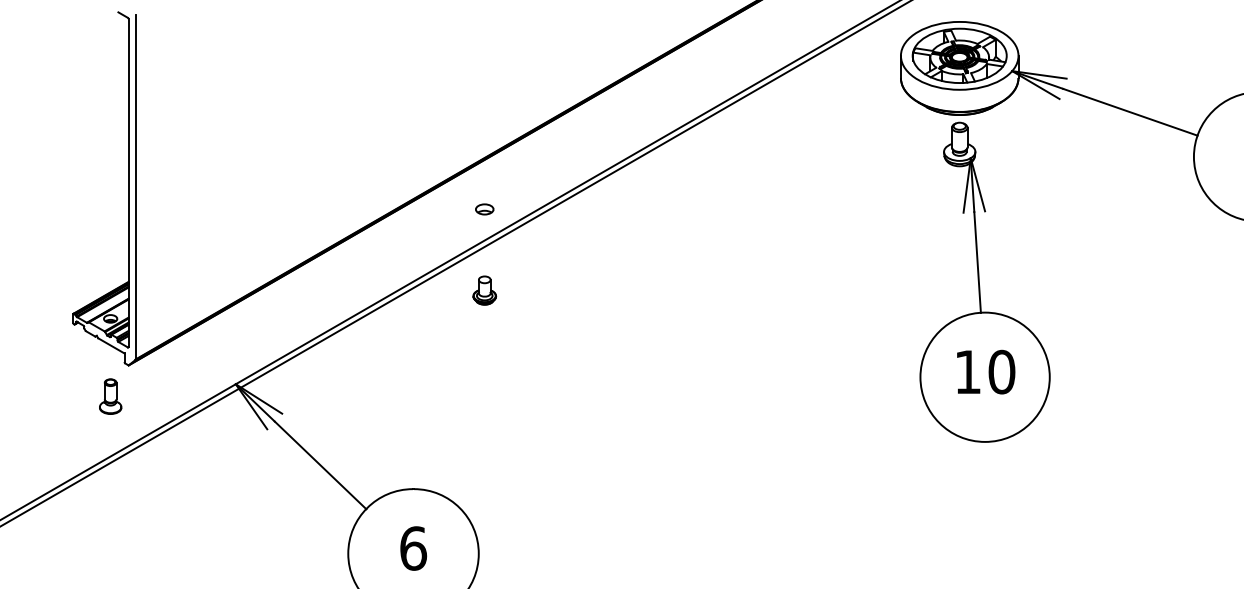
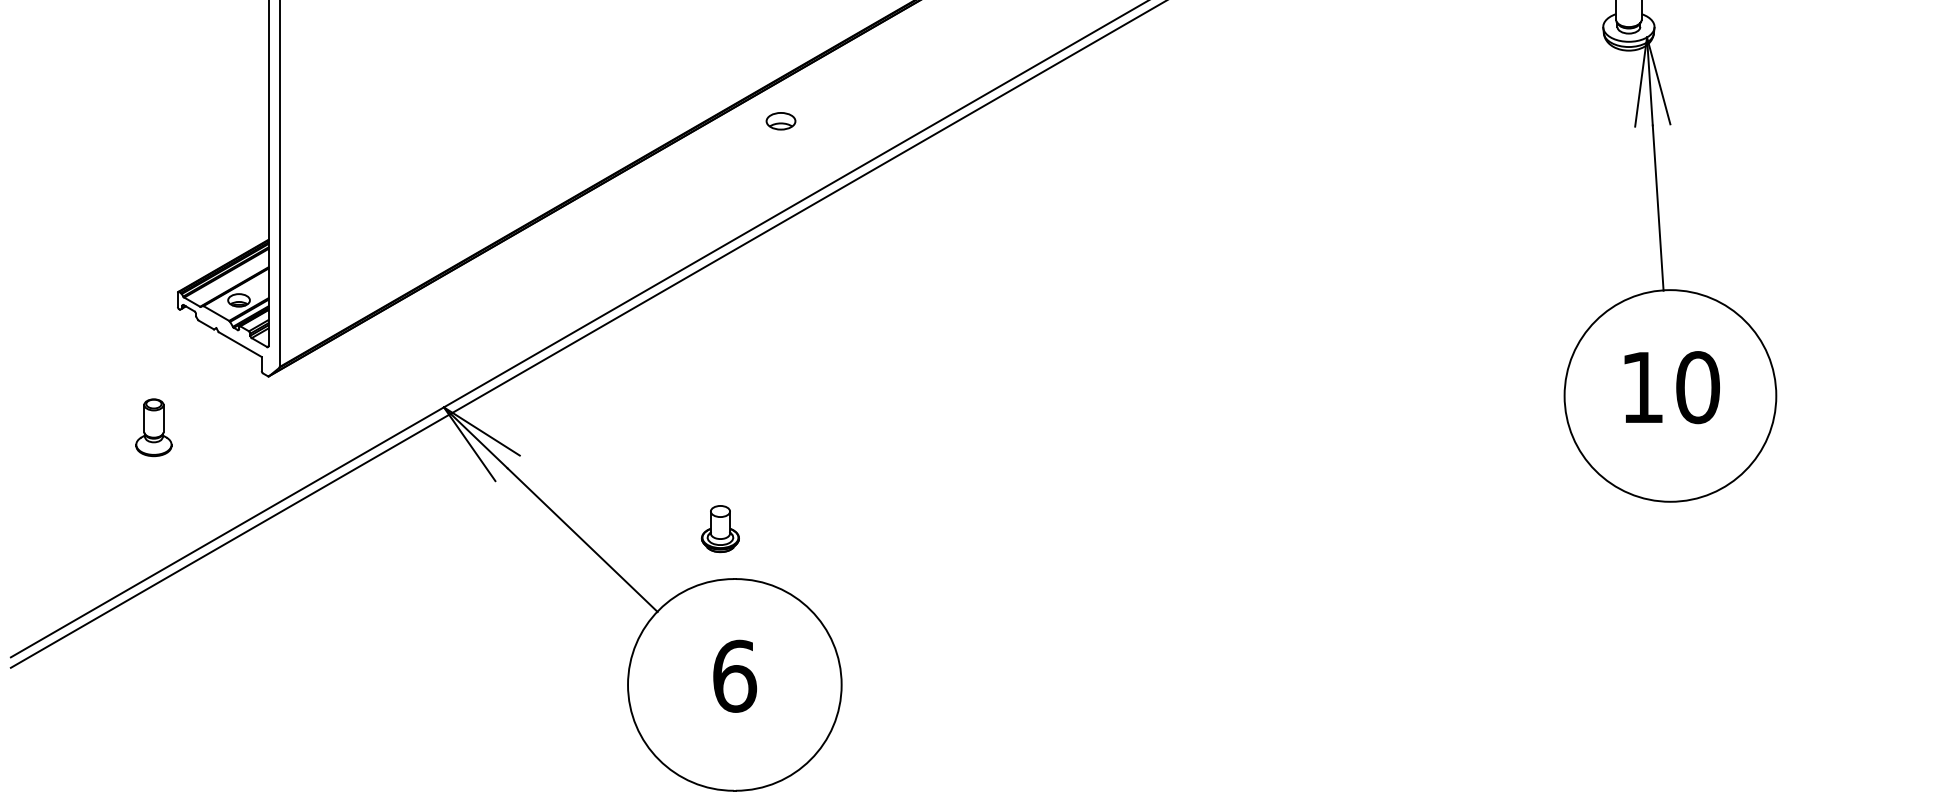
part: (484, 209) -> (780, 121), moved
part: (484, 290) -> (720, 528), moved
part: (110, 396) -> (153, 427), moved

